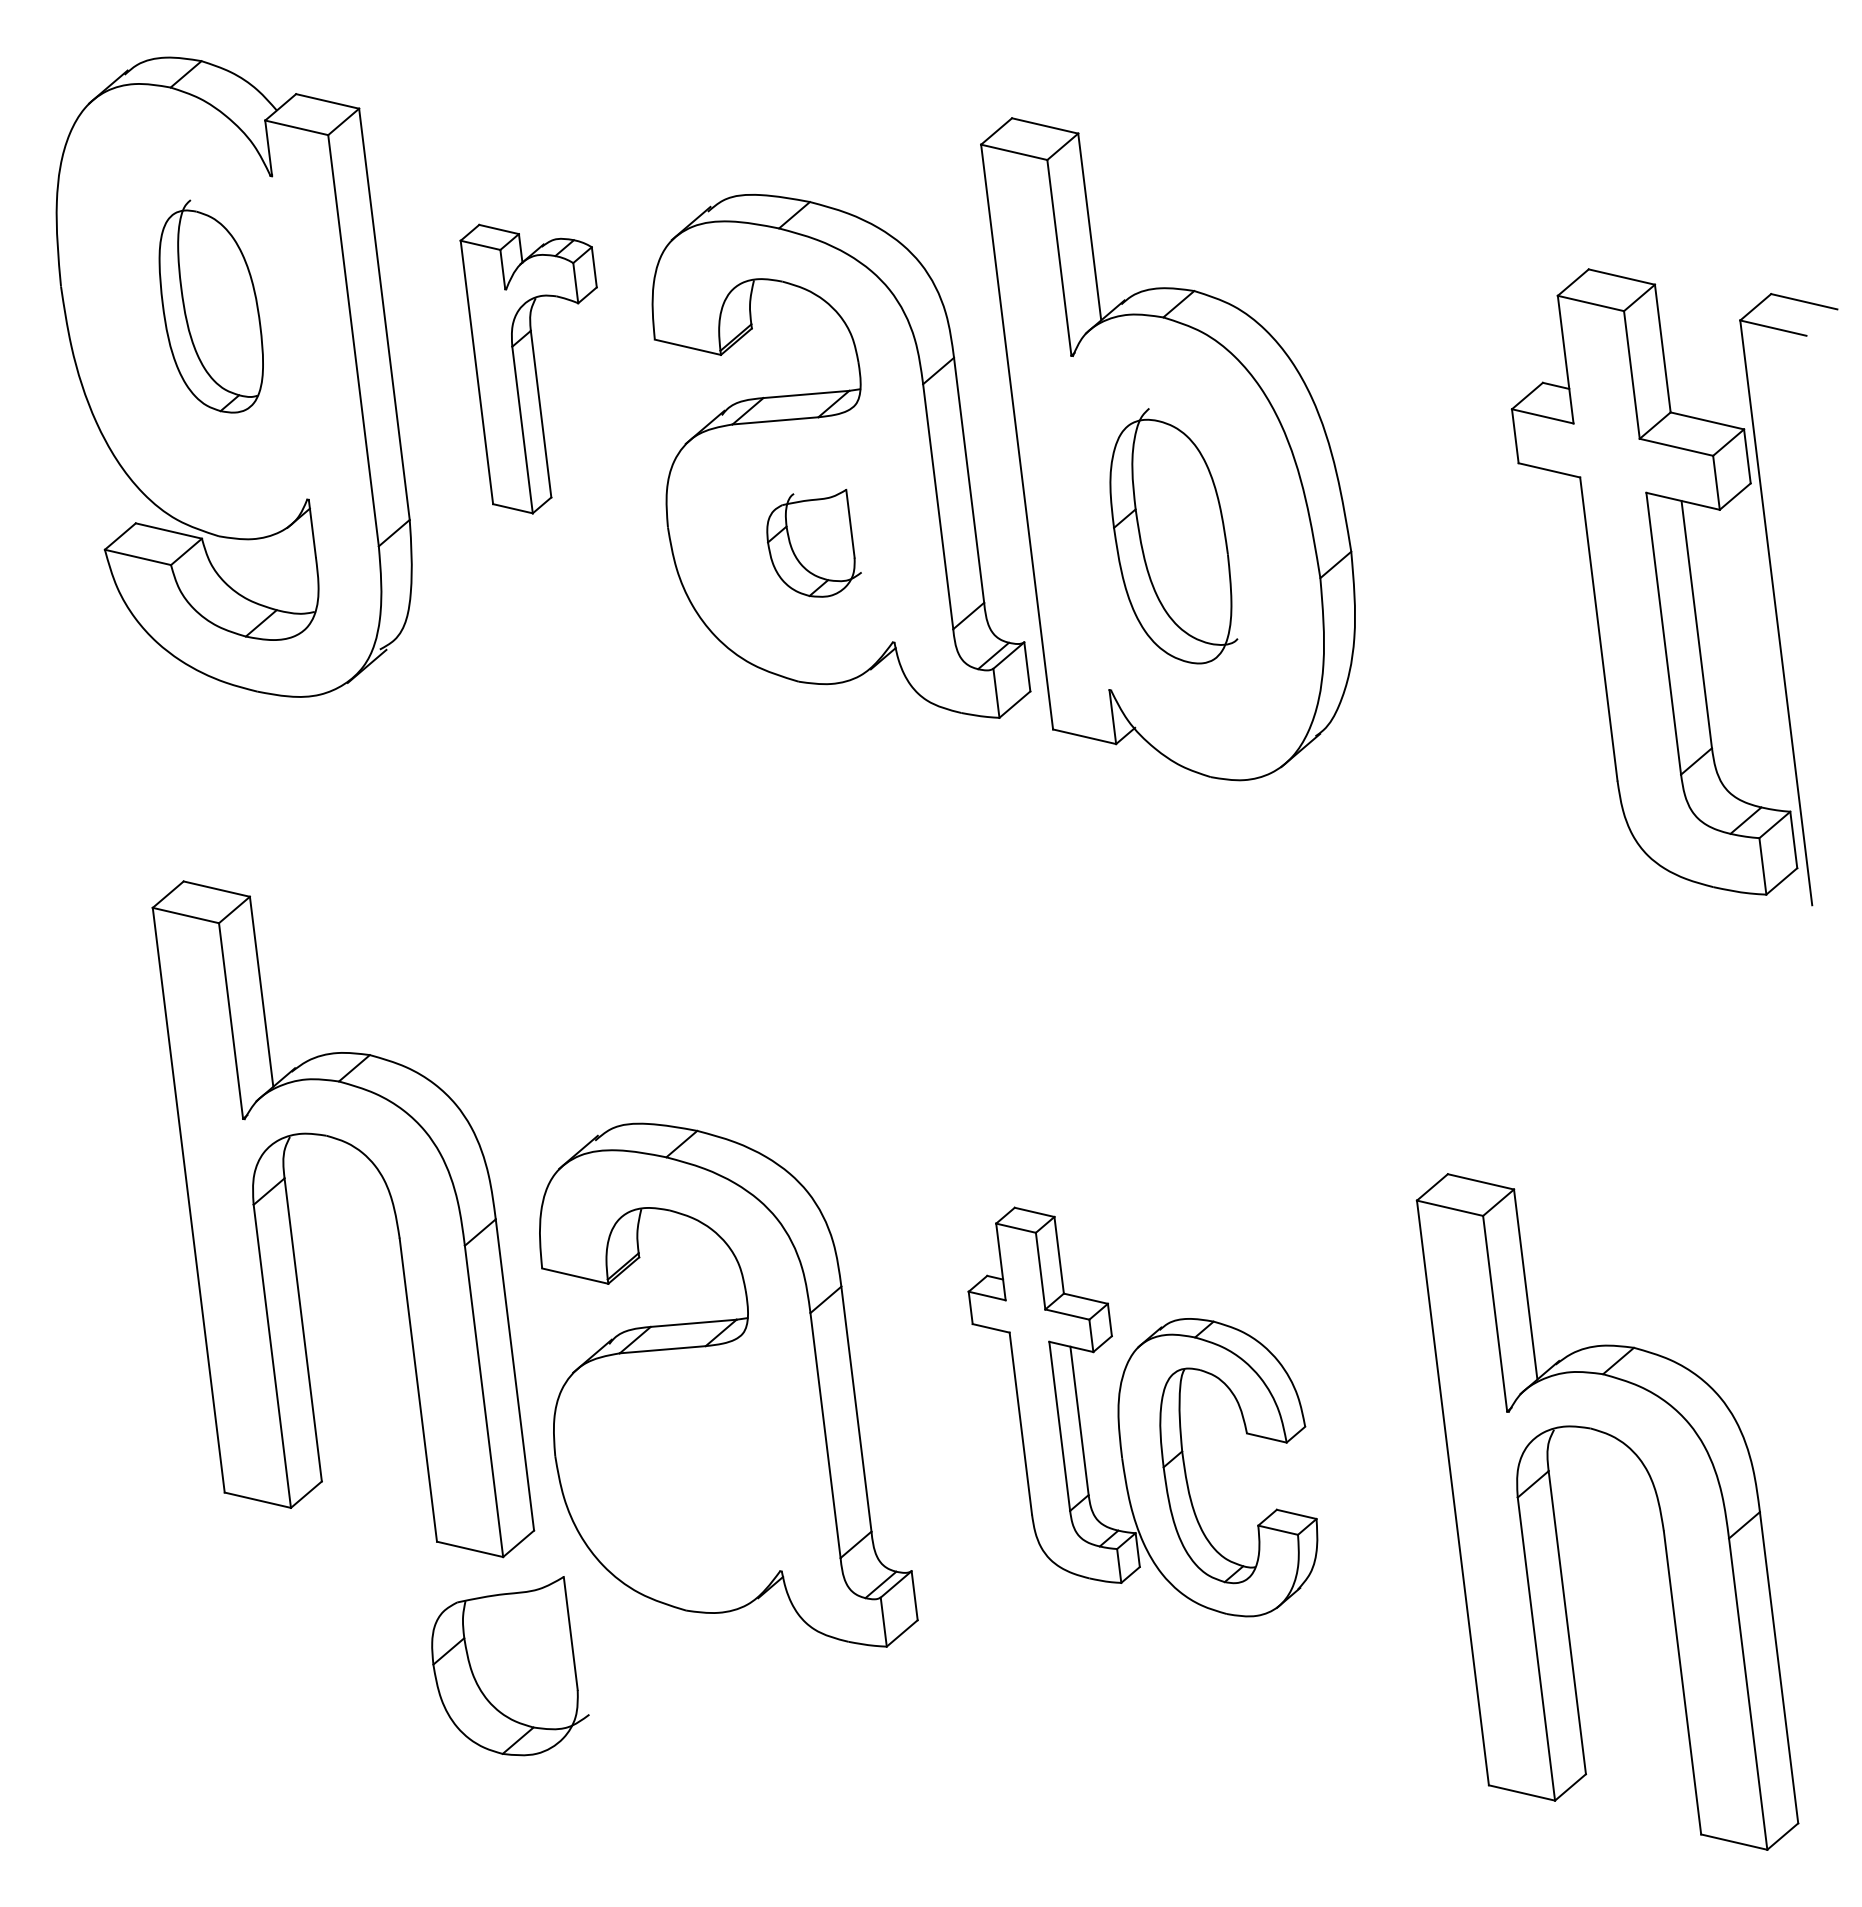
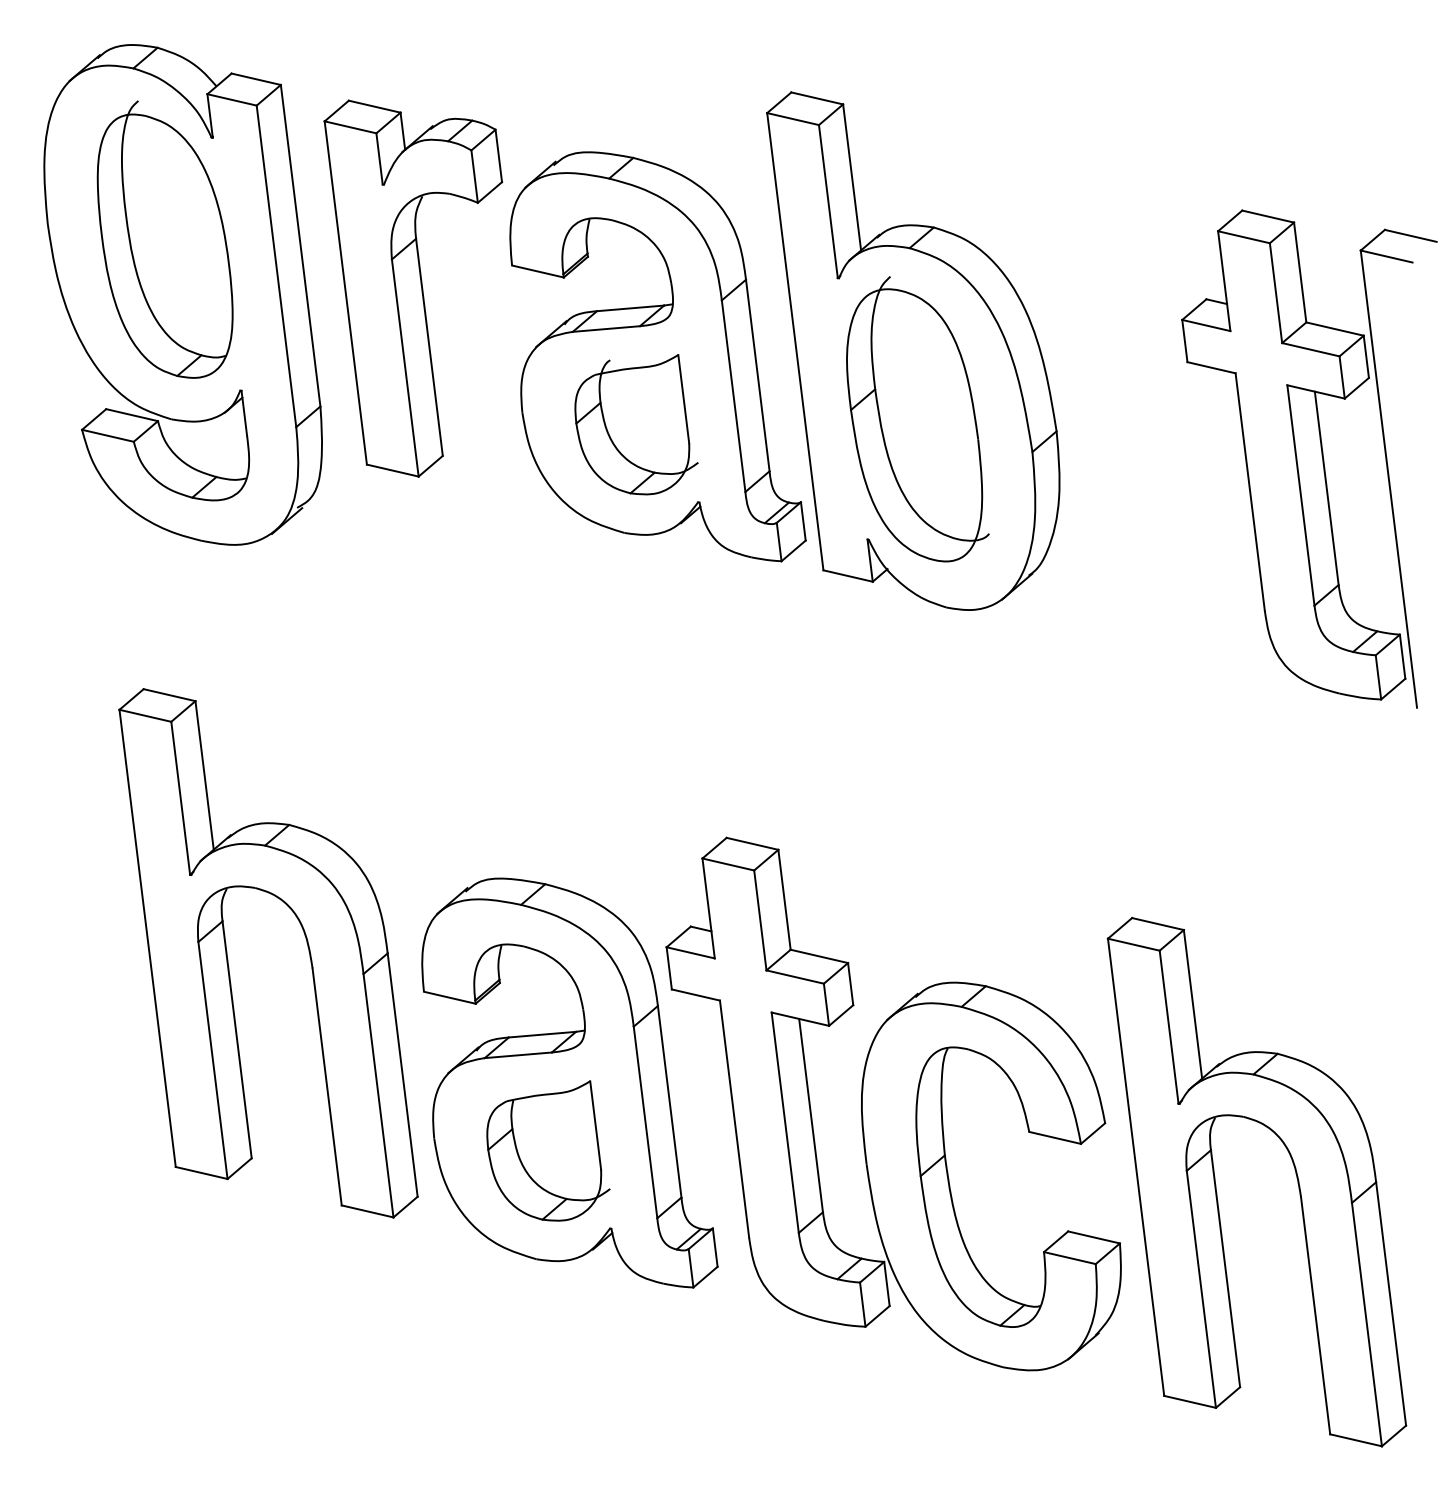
part: (211, 306) -> (165, 239), size x1.67
part: (528, 368) -> (413, 288), size x1.67
part: (1173, 535) -> (917, 418), size x1.43
part: (814, 543) -> (636, 424), size x1.67
part: (1142, 1411) -> (893, 1103), size x1.67
part: (510, 1666) -> (548, 1151), moved

